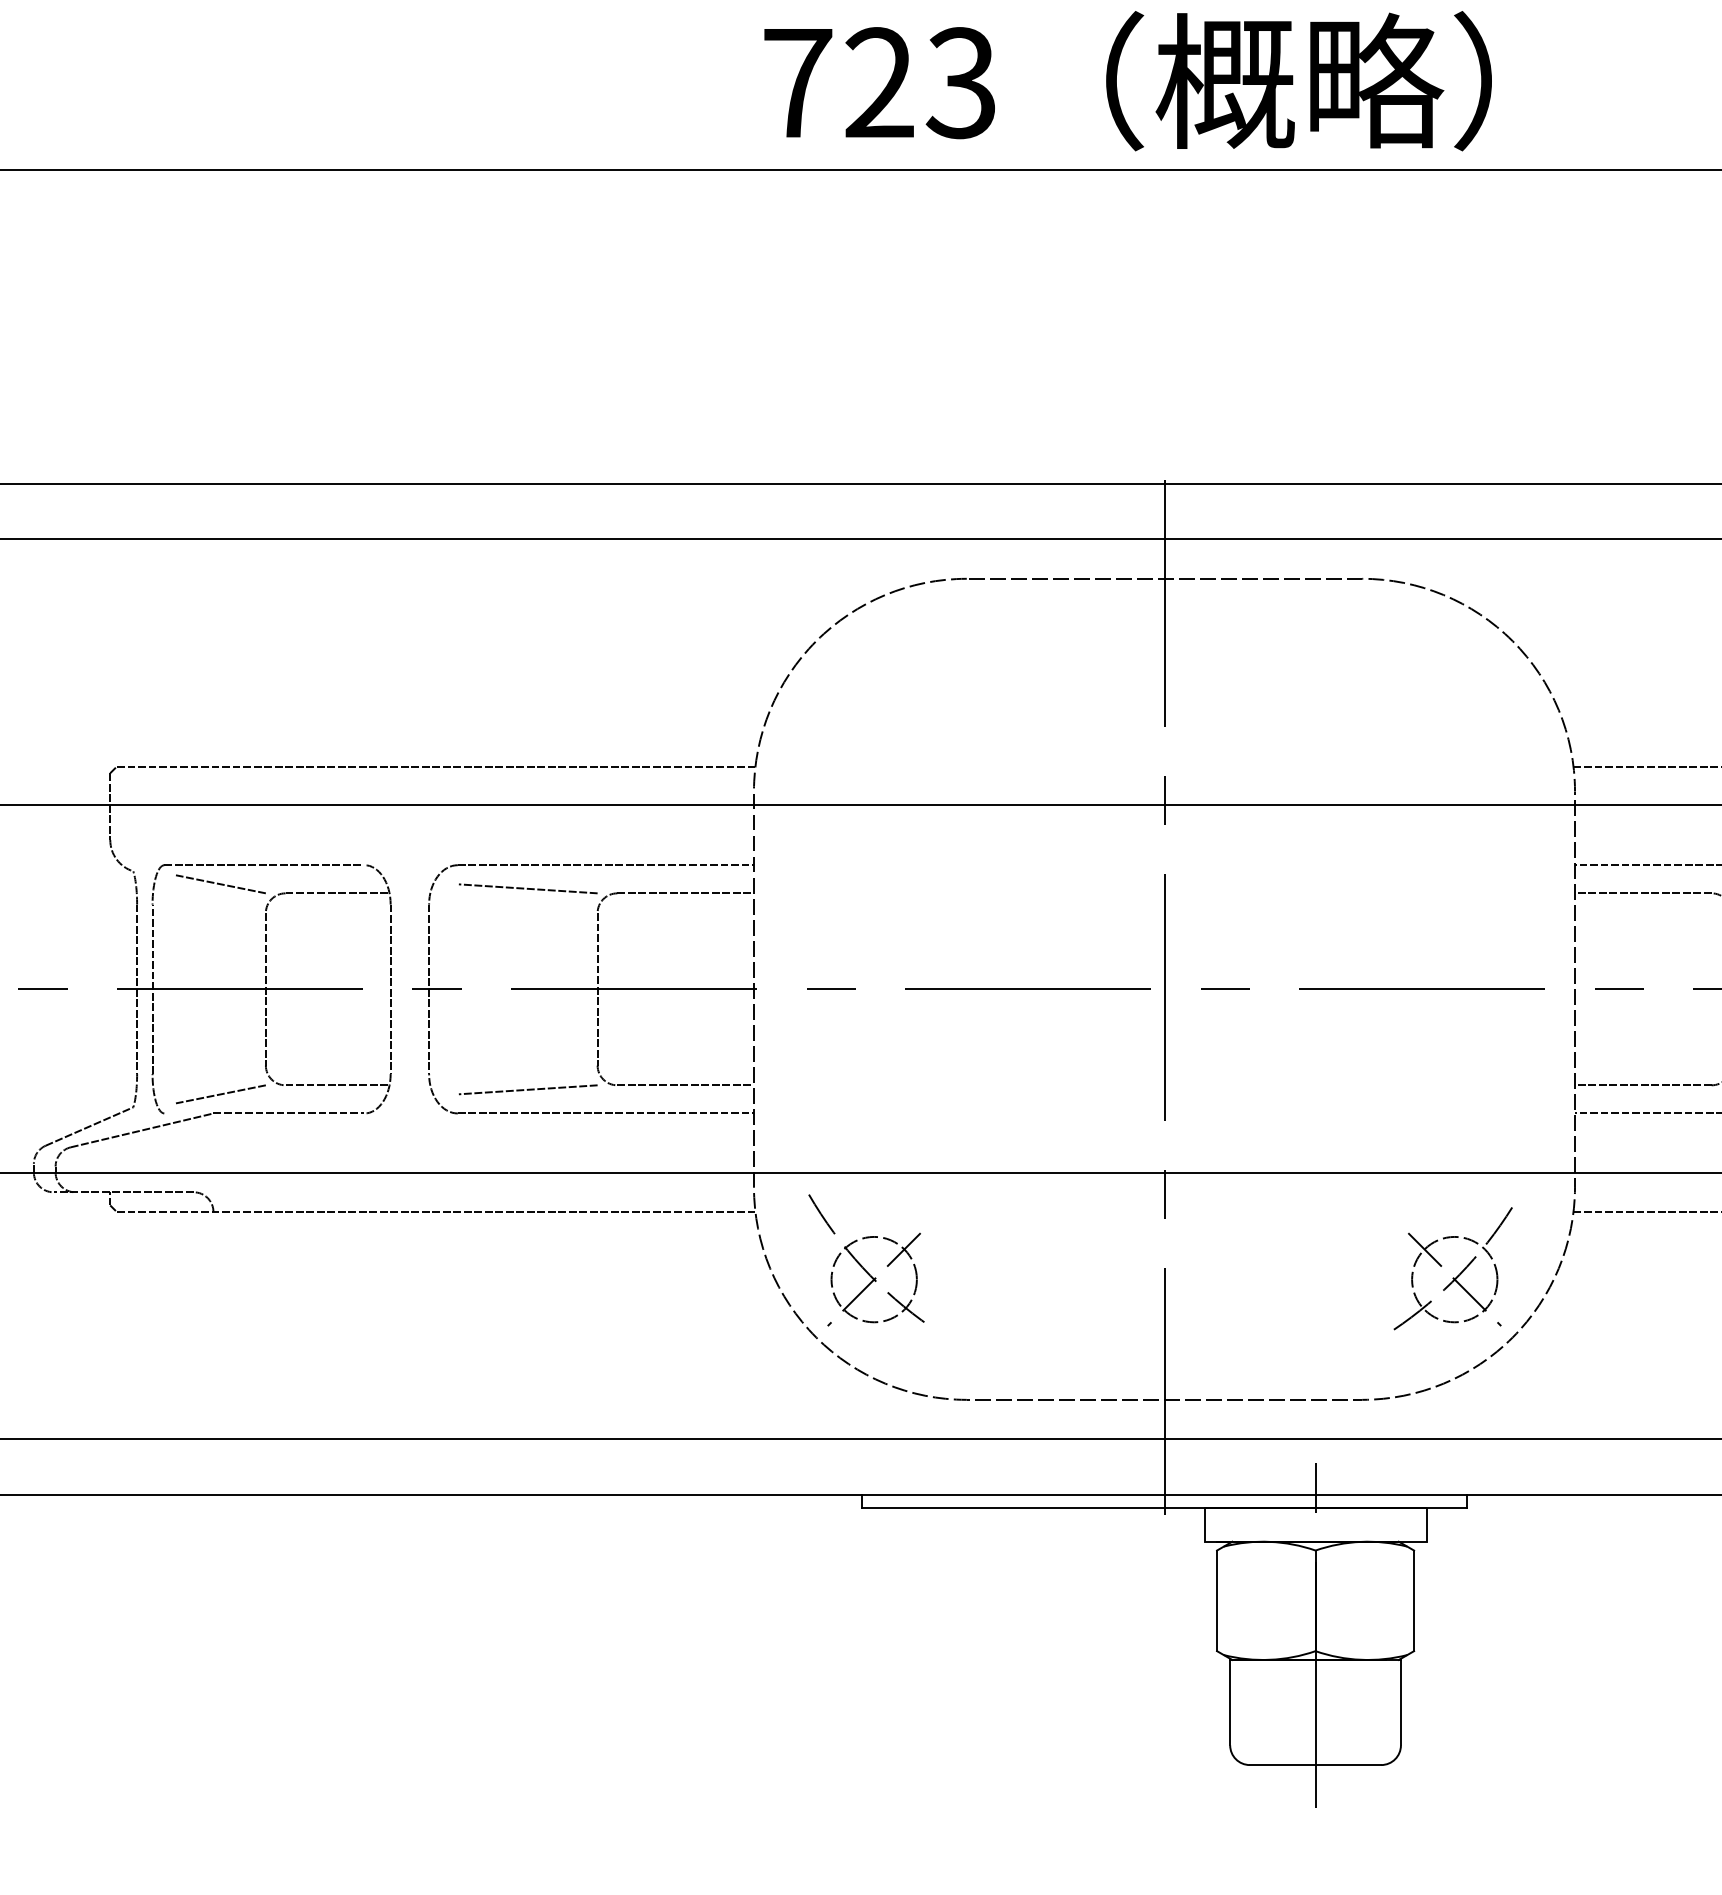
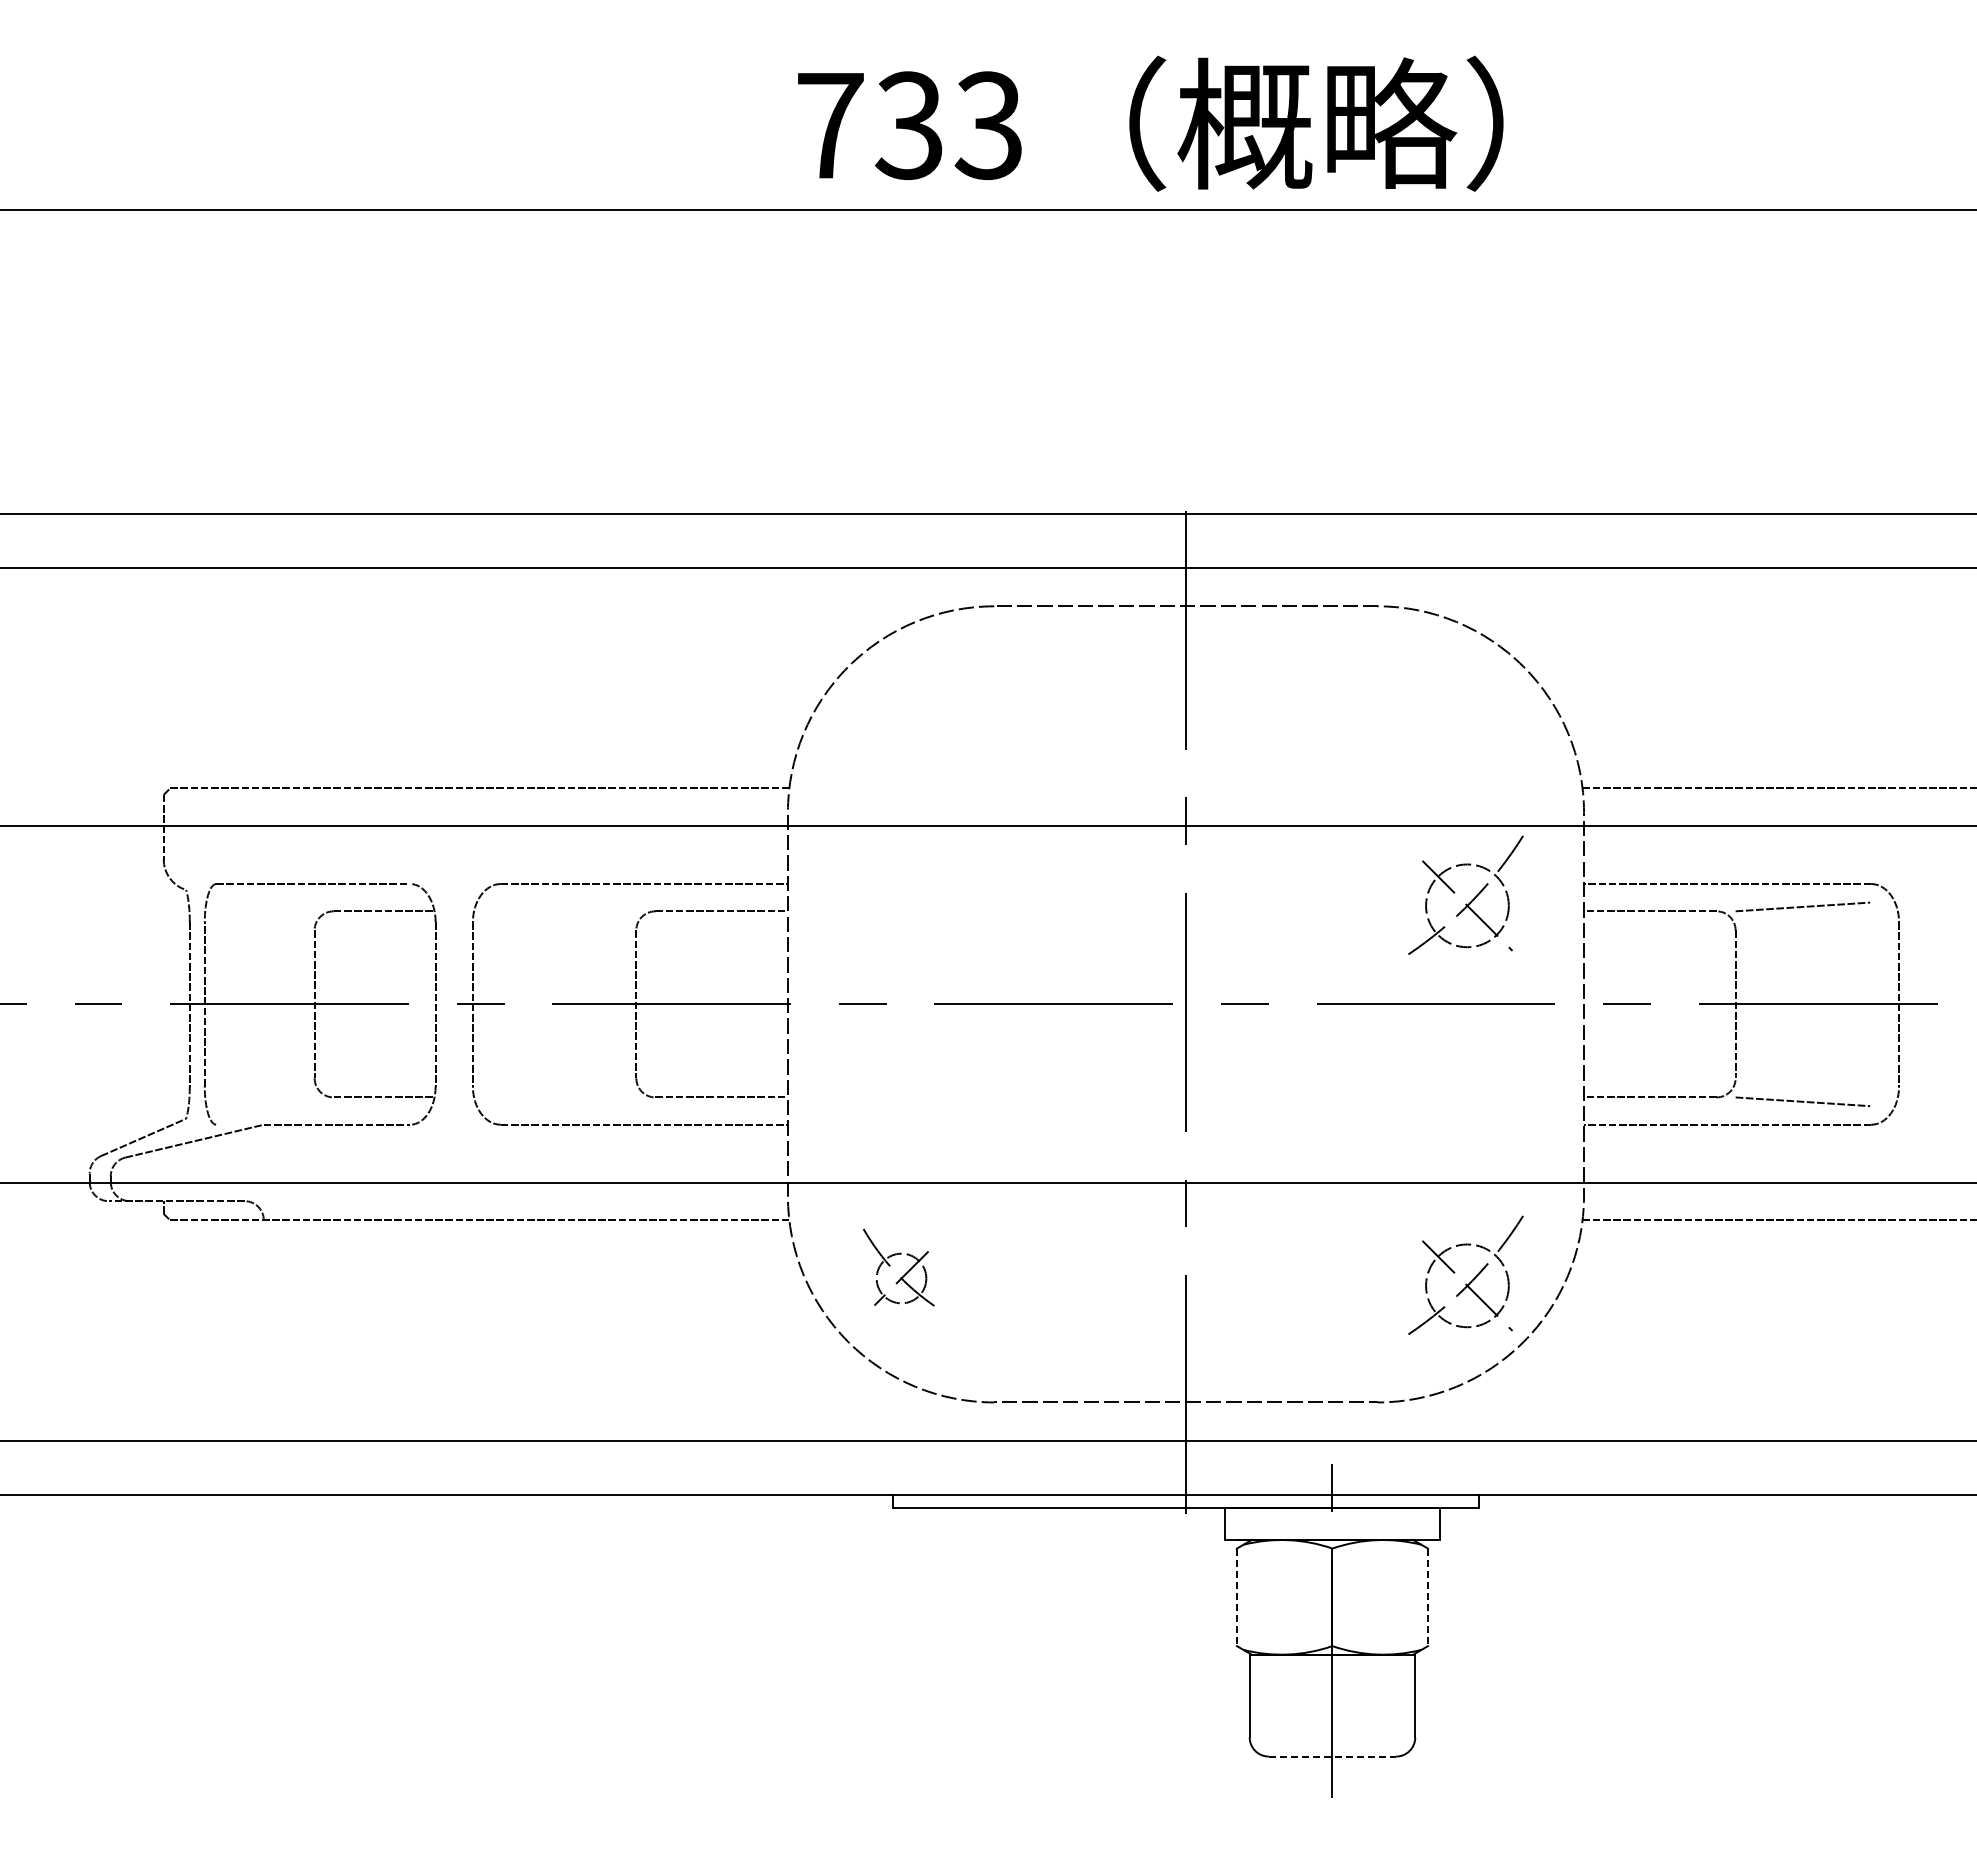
text: (878, 82) -> (908, 125), 723 -> 733
part: (1458, 882) -> (1471, 900), added
line: (220, 884) -> (270, 902), removed
line: (527, 888) -> (568, 906), removed
line: (527, 1089) -> (568, 1101), removed
line: (220, 1093) -> (270, 1105), removed
part: (865, 1260) -> (896, 1267), size x0.6
line: (1216, 1601) -> (1236, 1597), solid -> dashed
line: (1414, 1601) -> (1428, 1597), solid -> dashed
line: (1315, 1764) -> (1332, 1756), solid -> dashed

